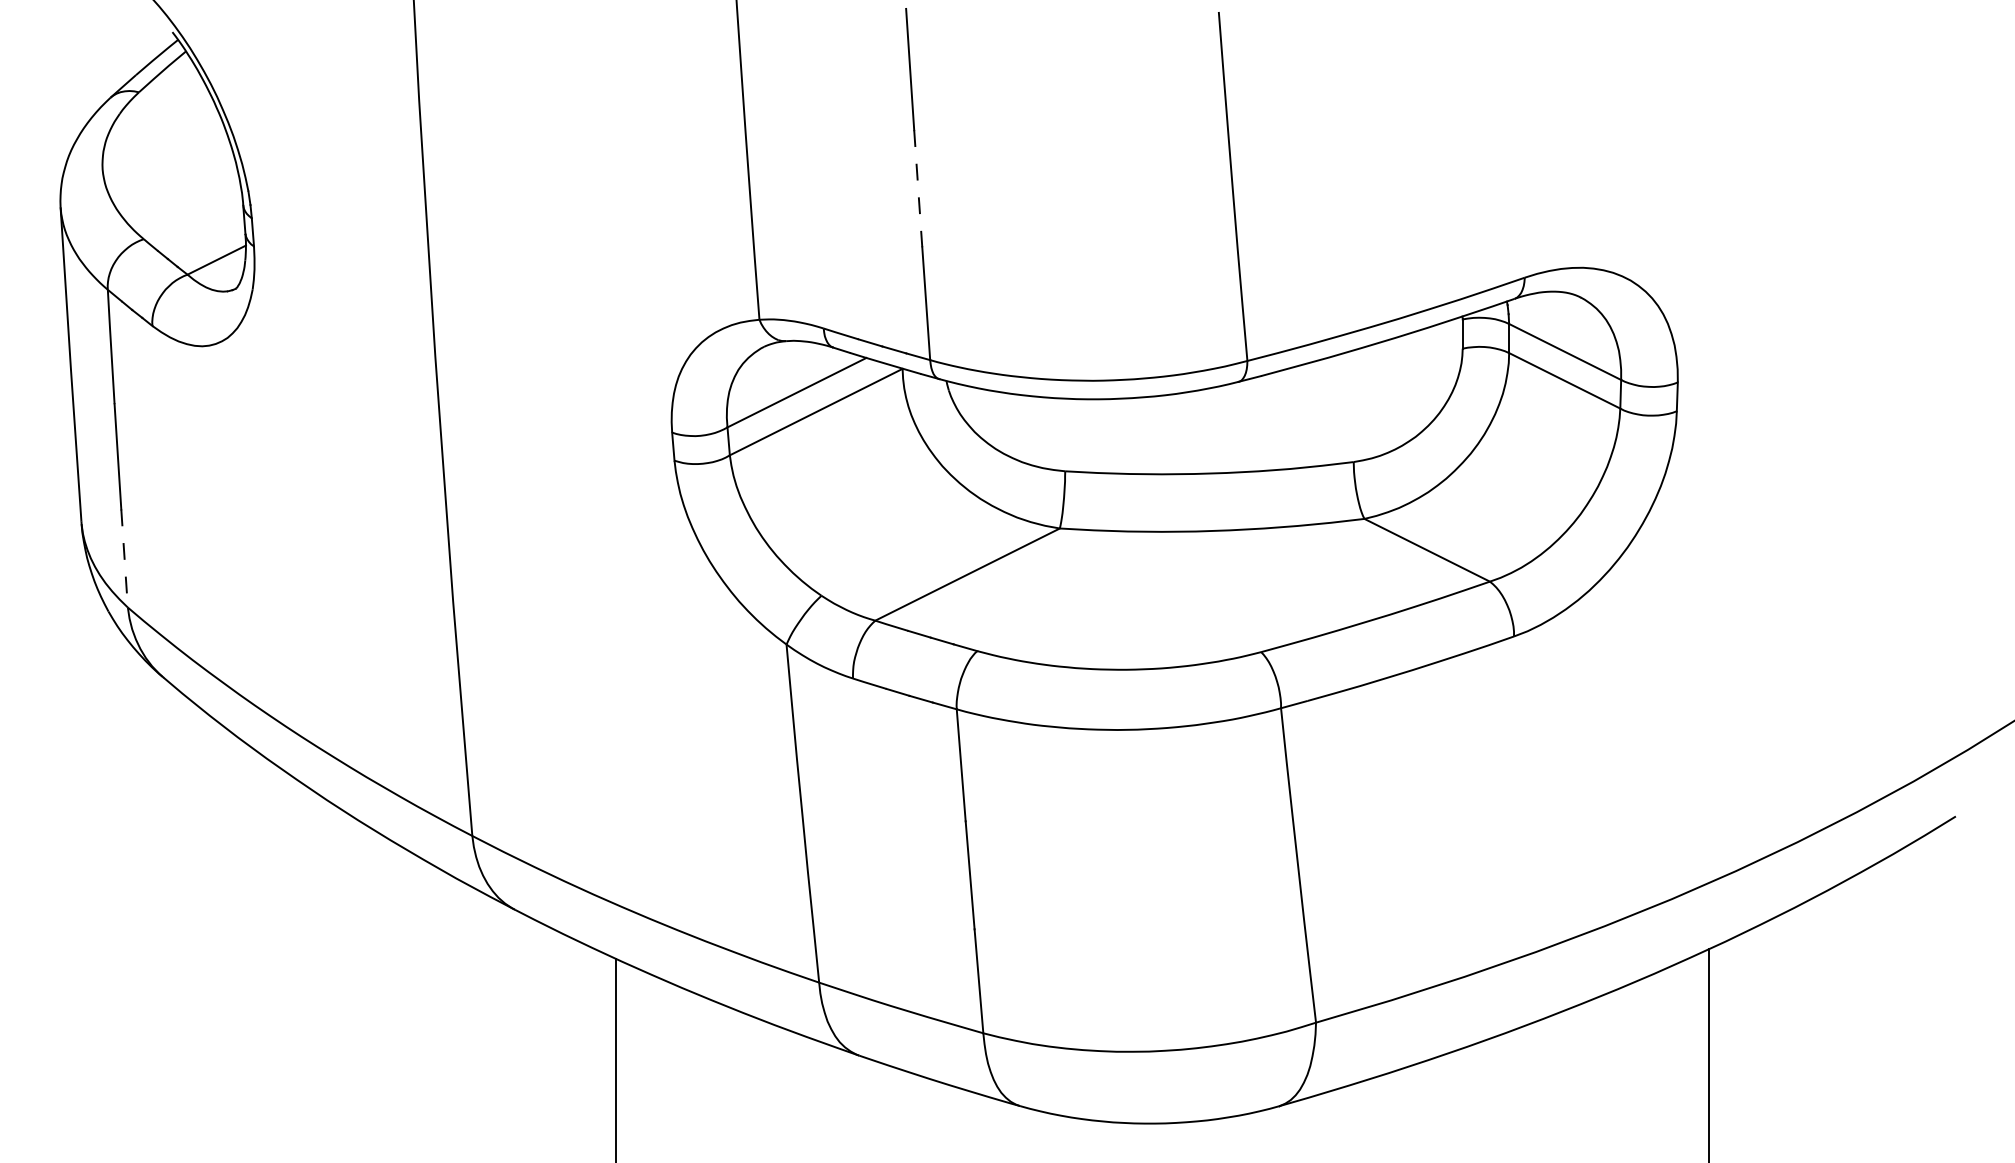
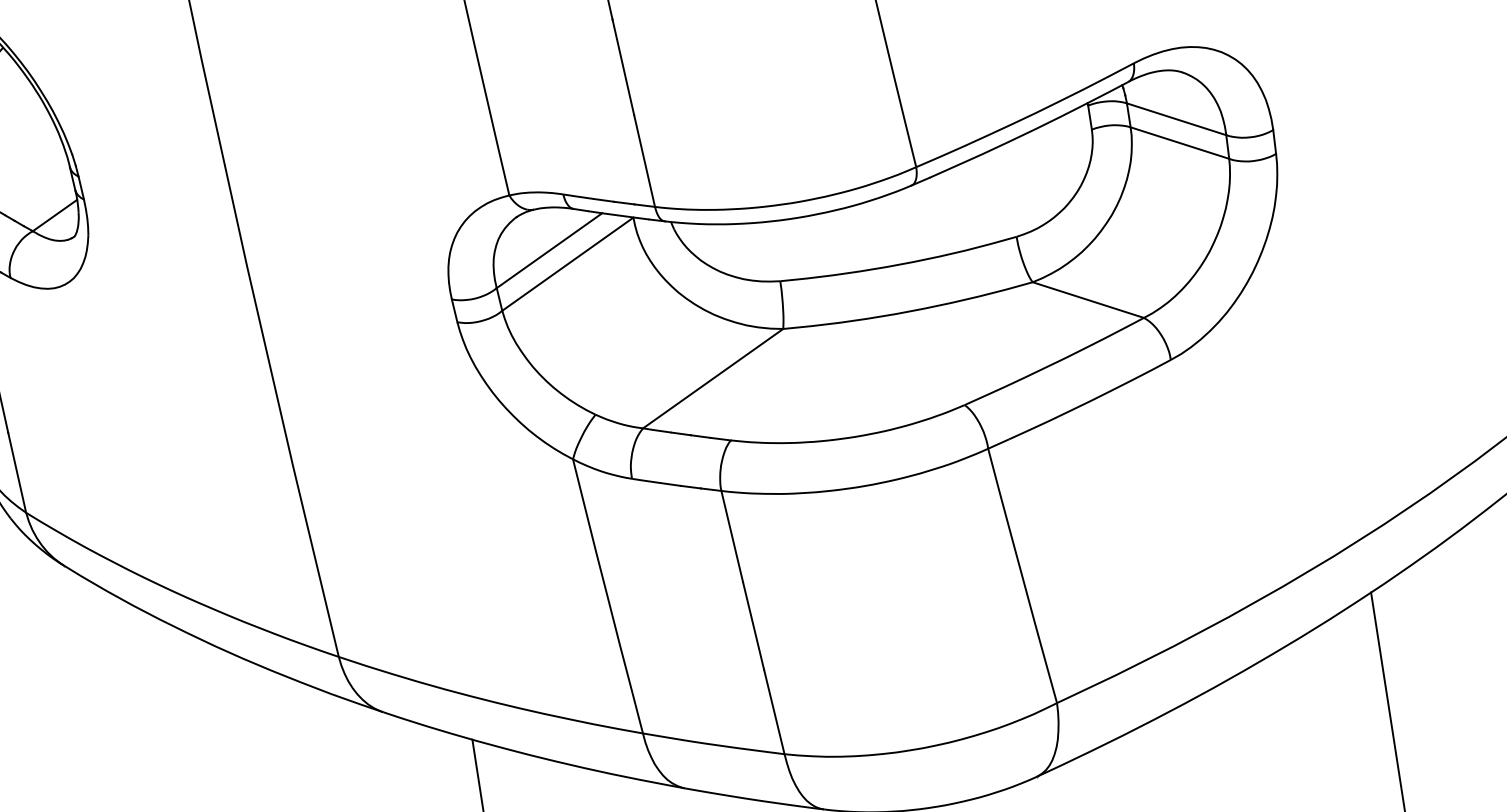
line: (918, 188) -> (623, 67), dashed -> solid
line: (124, 559) -> (17, 473), dashed -> solid

